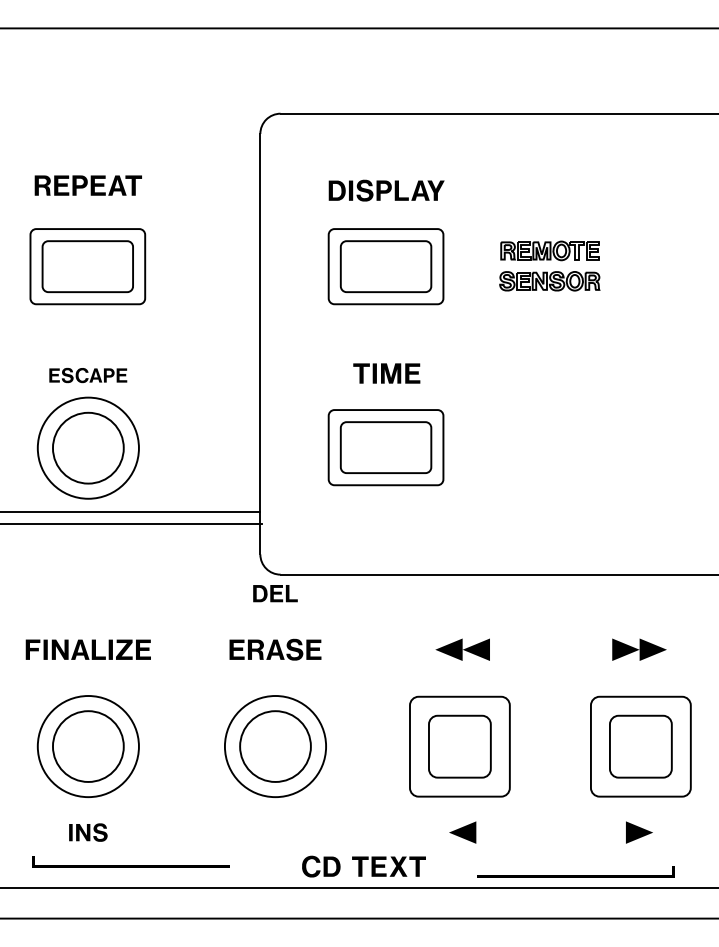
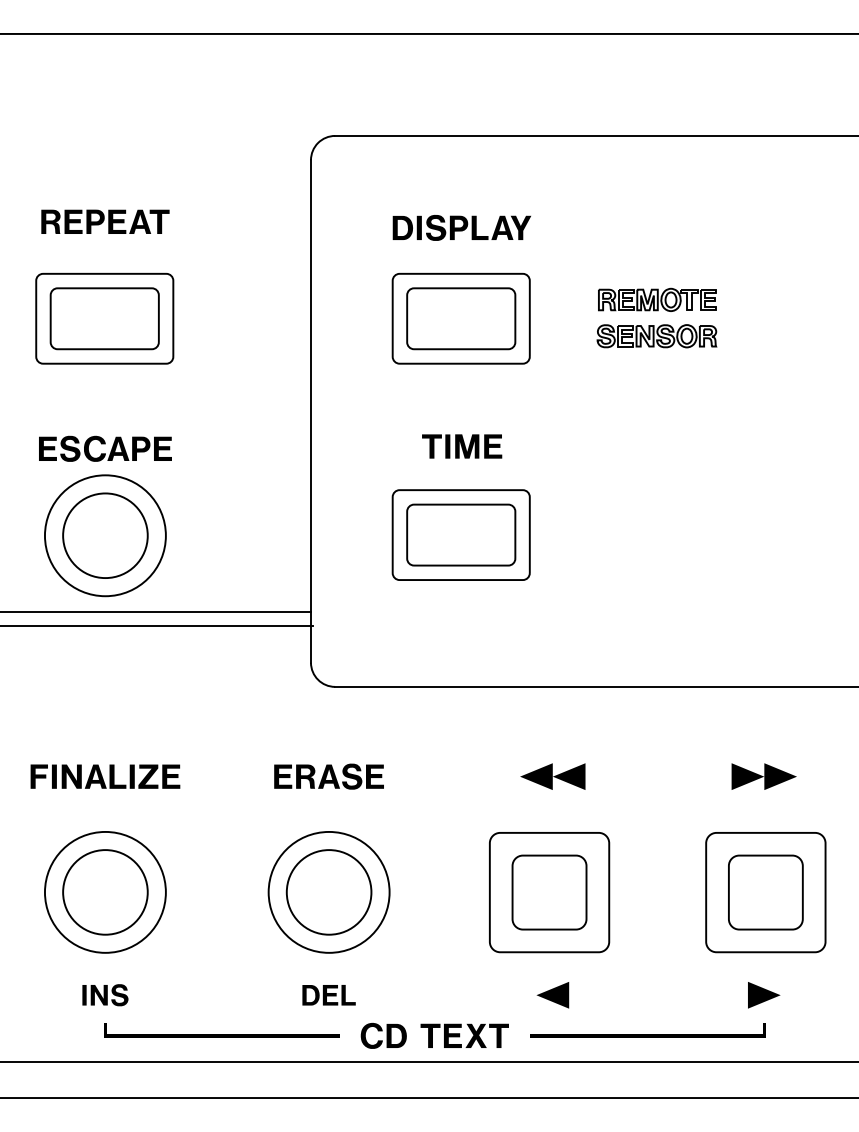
part: (87, 375) -> (104, 448), size x1.43
part: (275, 593) -> (329, 995), moved
part: (130, 861) -> (221, 1029), moved
part: (575, 871) -> (647, 1029), moved

